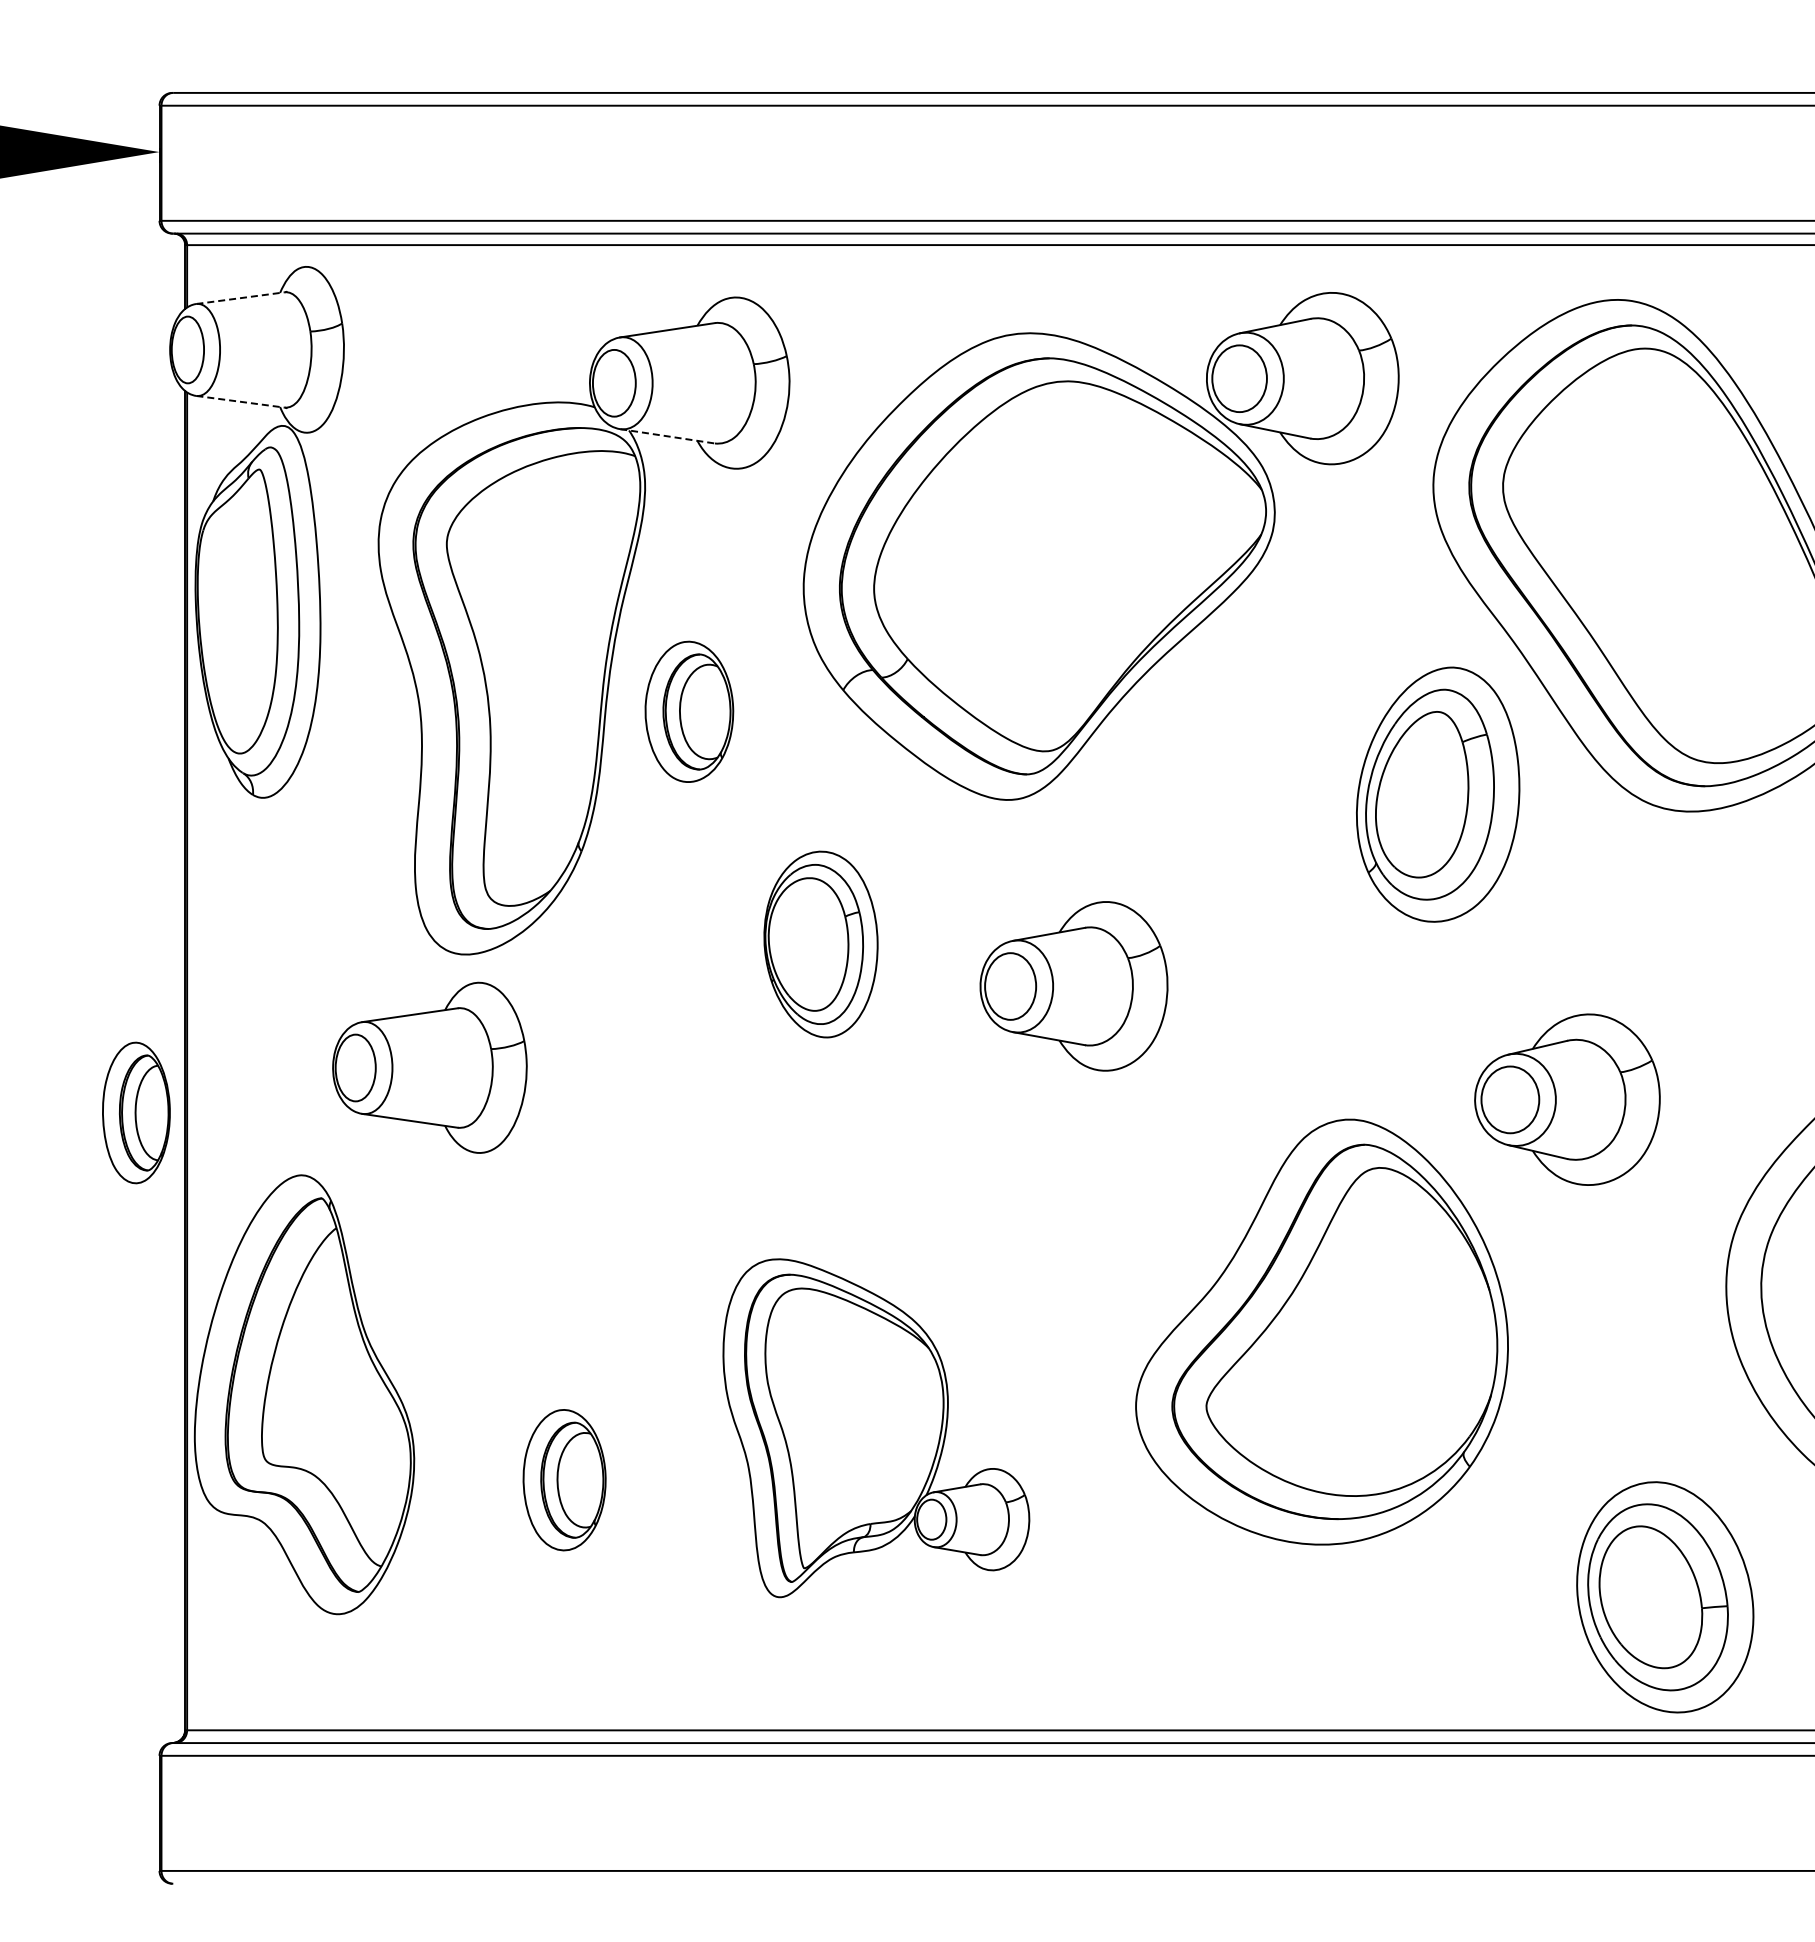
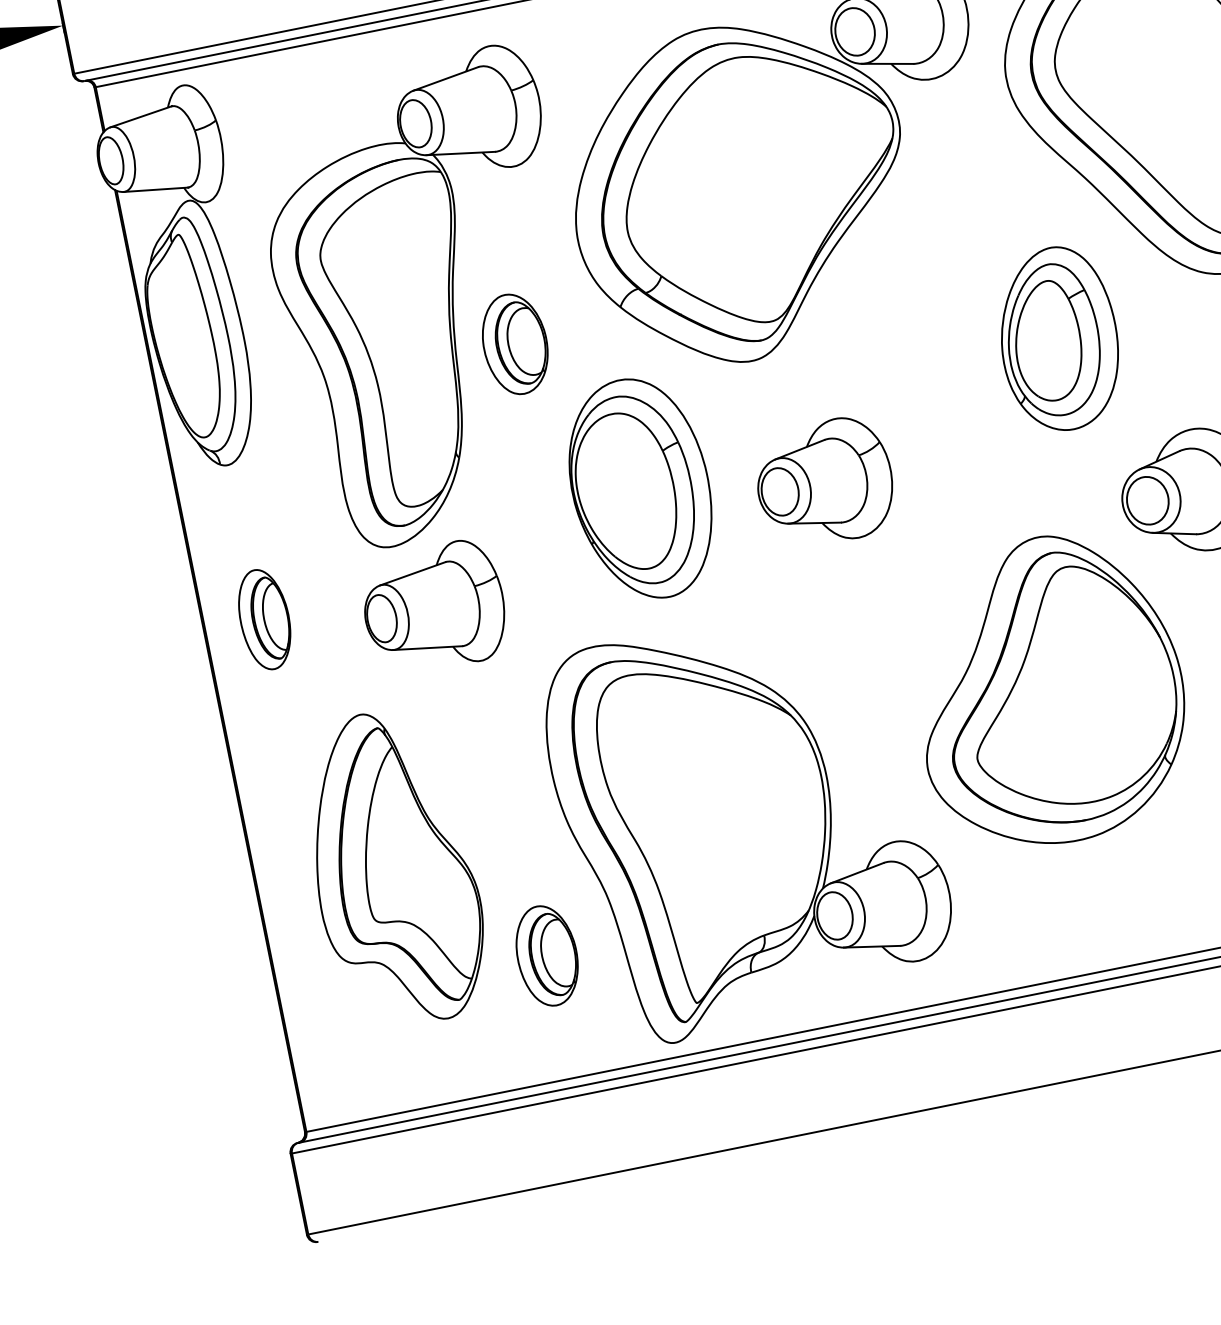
line: (240, 298) -> (140, 117), dashed -> solid
line: (240, 401) -> (155, 189), dashed -> solid
line: (667, 436) -> (460, 153), dashed -> solid
part: (1438, 794) -> (1058, 339), moved
part: (820, 944) -> (640, 489), size x1.67
part: (429, 1067) -> (433, 607), moved
part: (136, 1112) -> (264, 619), moved
part: (304, 1394) -> (393, 868), moved
part: (876, 1427) -> (748, 821), size x1.67
part: (564, 1480) -> (547, 956), moved

